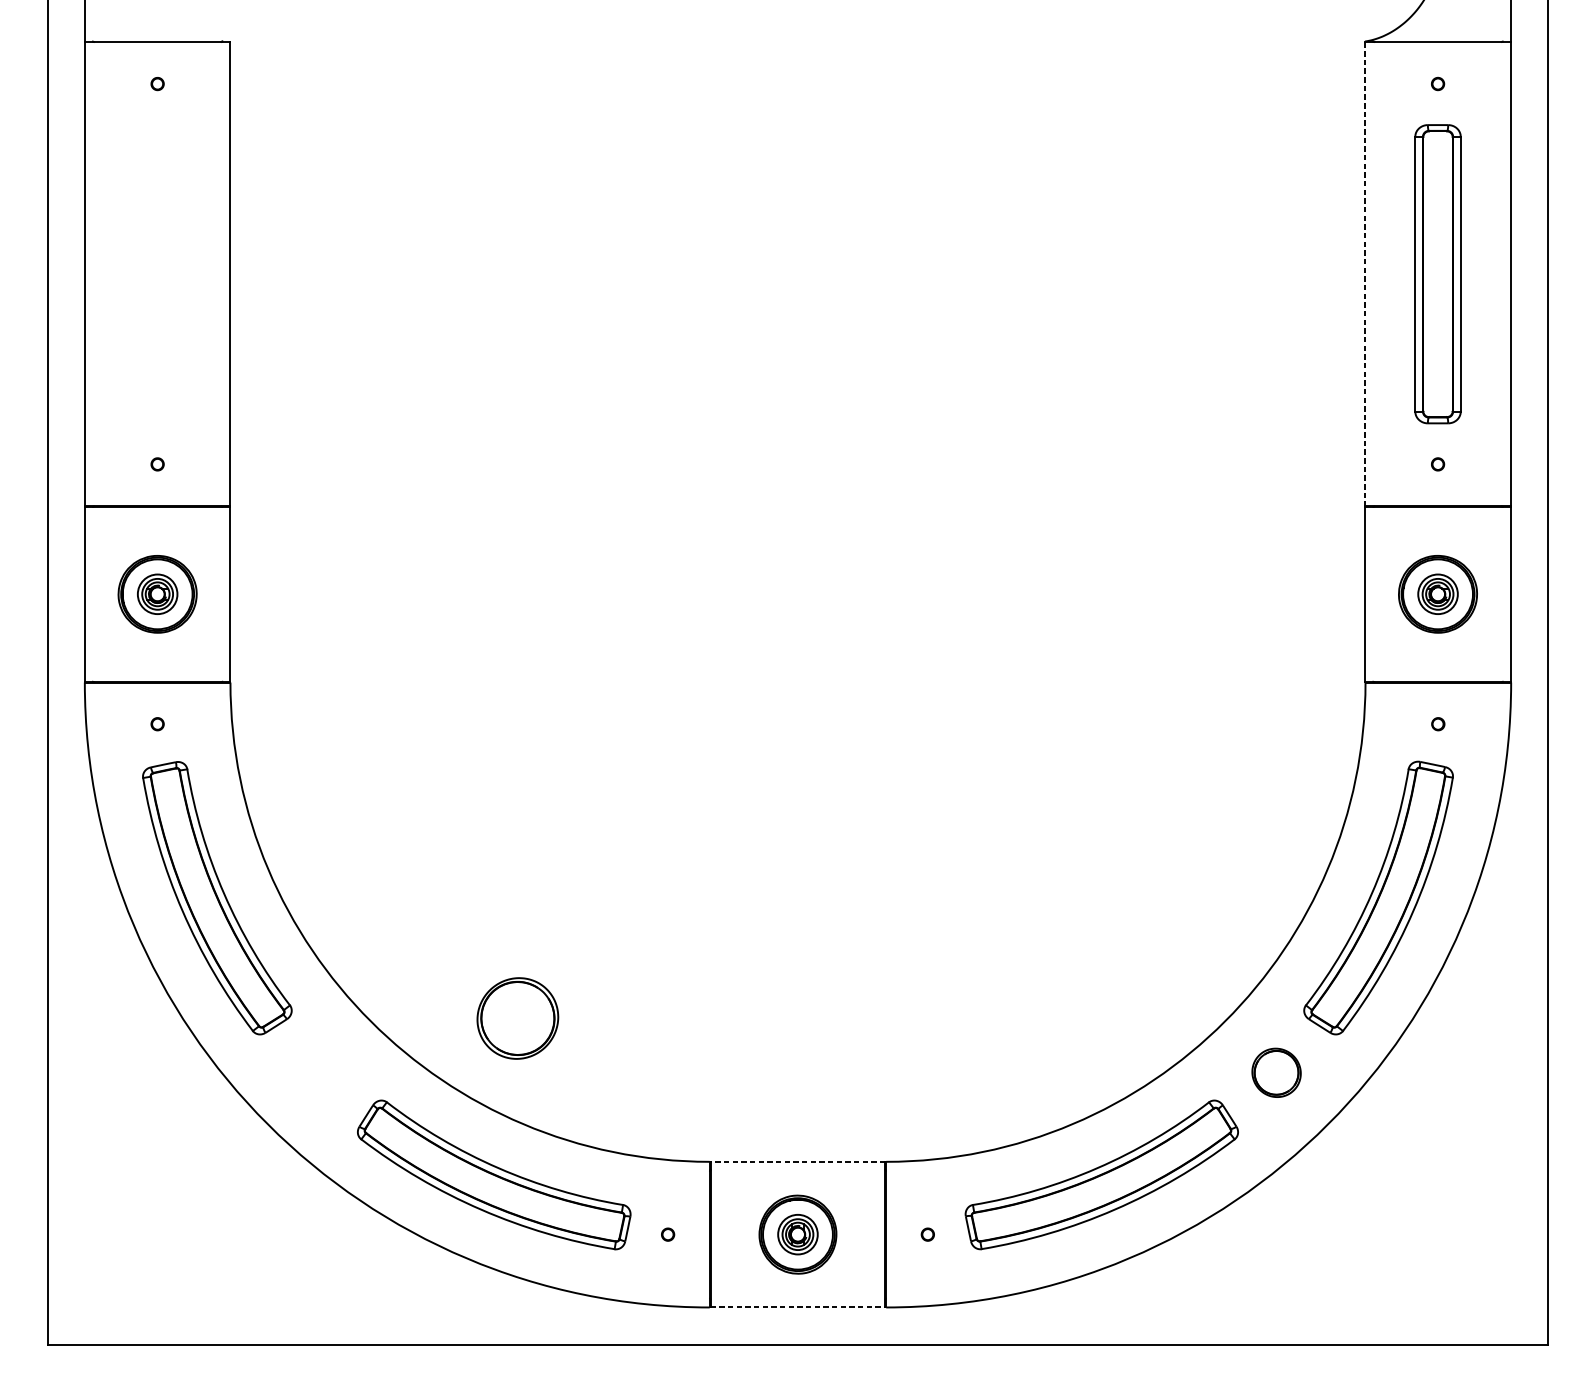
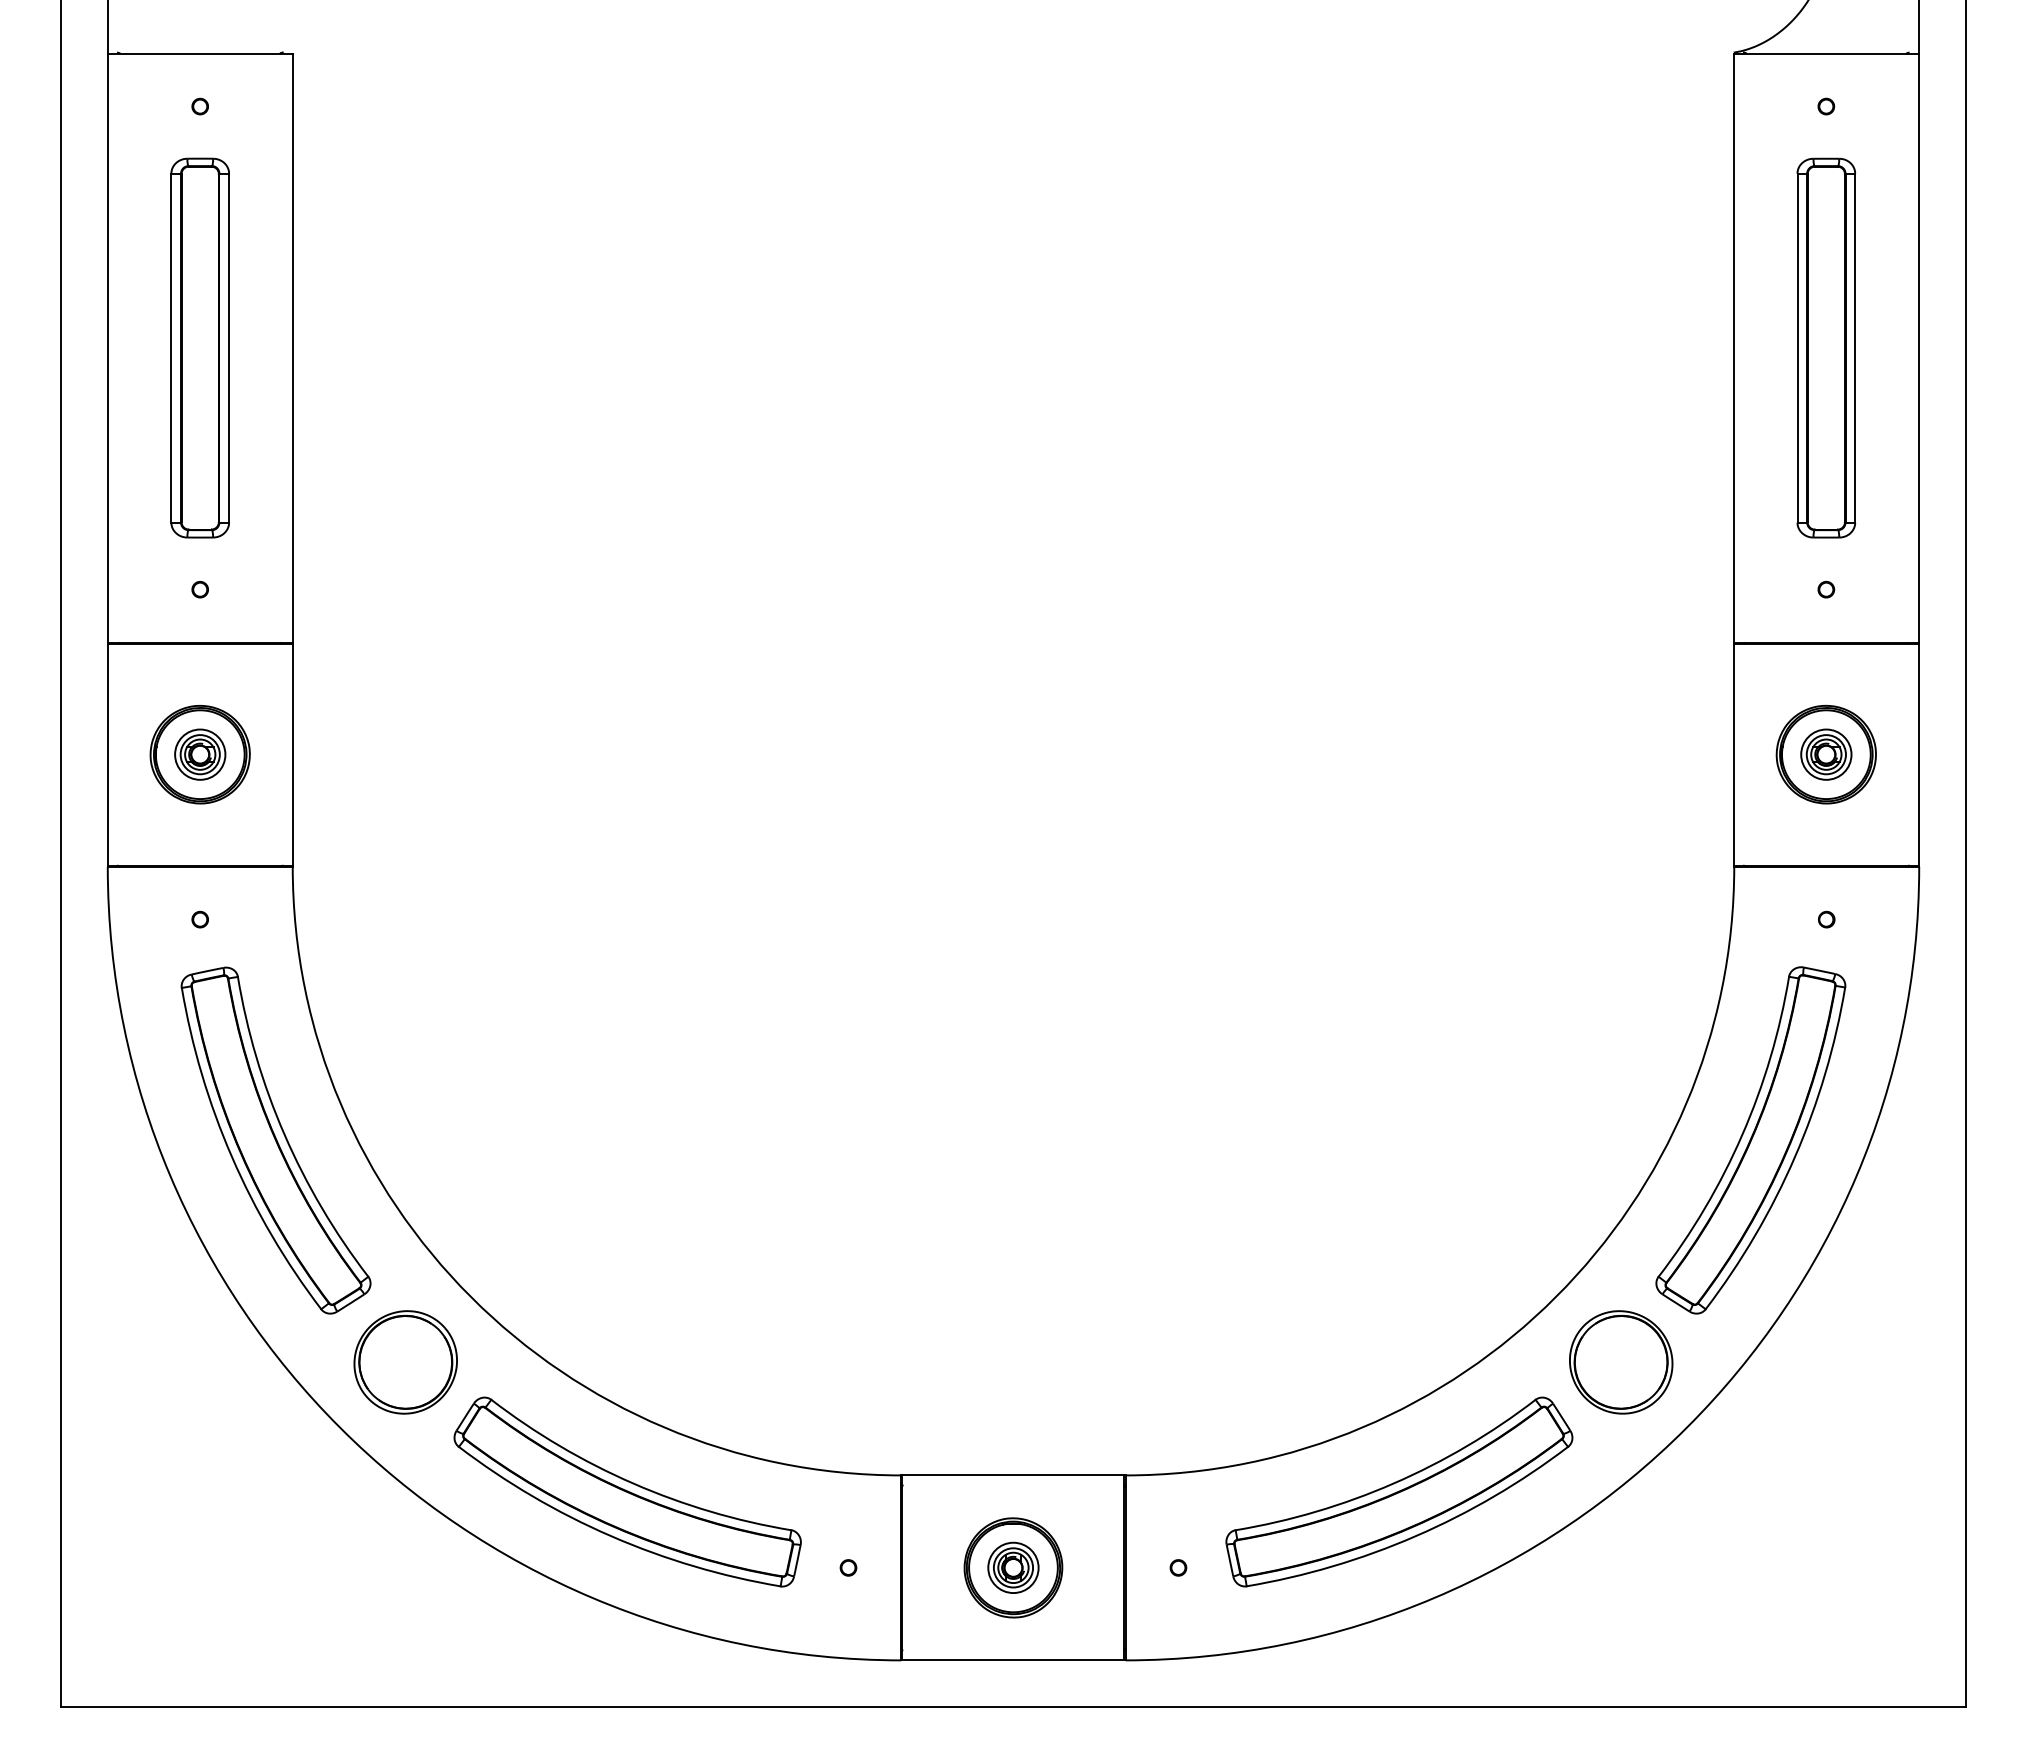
part: (157, 273) -> (199, 347), added
line: (1364, 274) -> (1733, 348), dashed -> solid
part: (517, 1018) -> (405, 1362), moved
part: (1276, 1072) -> (1621, 1362), size x1.67
line: (798, 1161) -> (1013, 1475), dashed -> solid
line: (798, 1307) -> (1013, 1660), dashed -> solid

